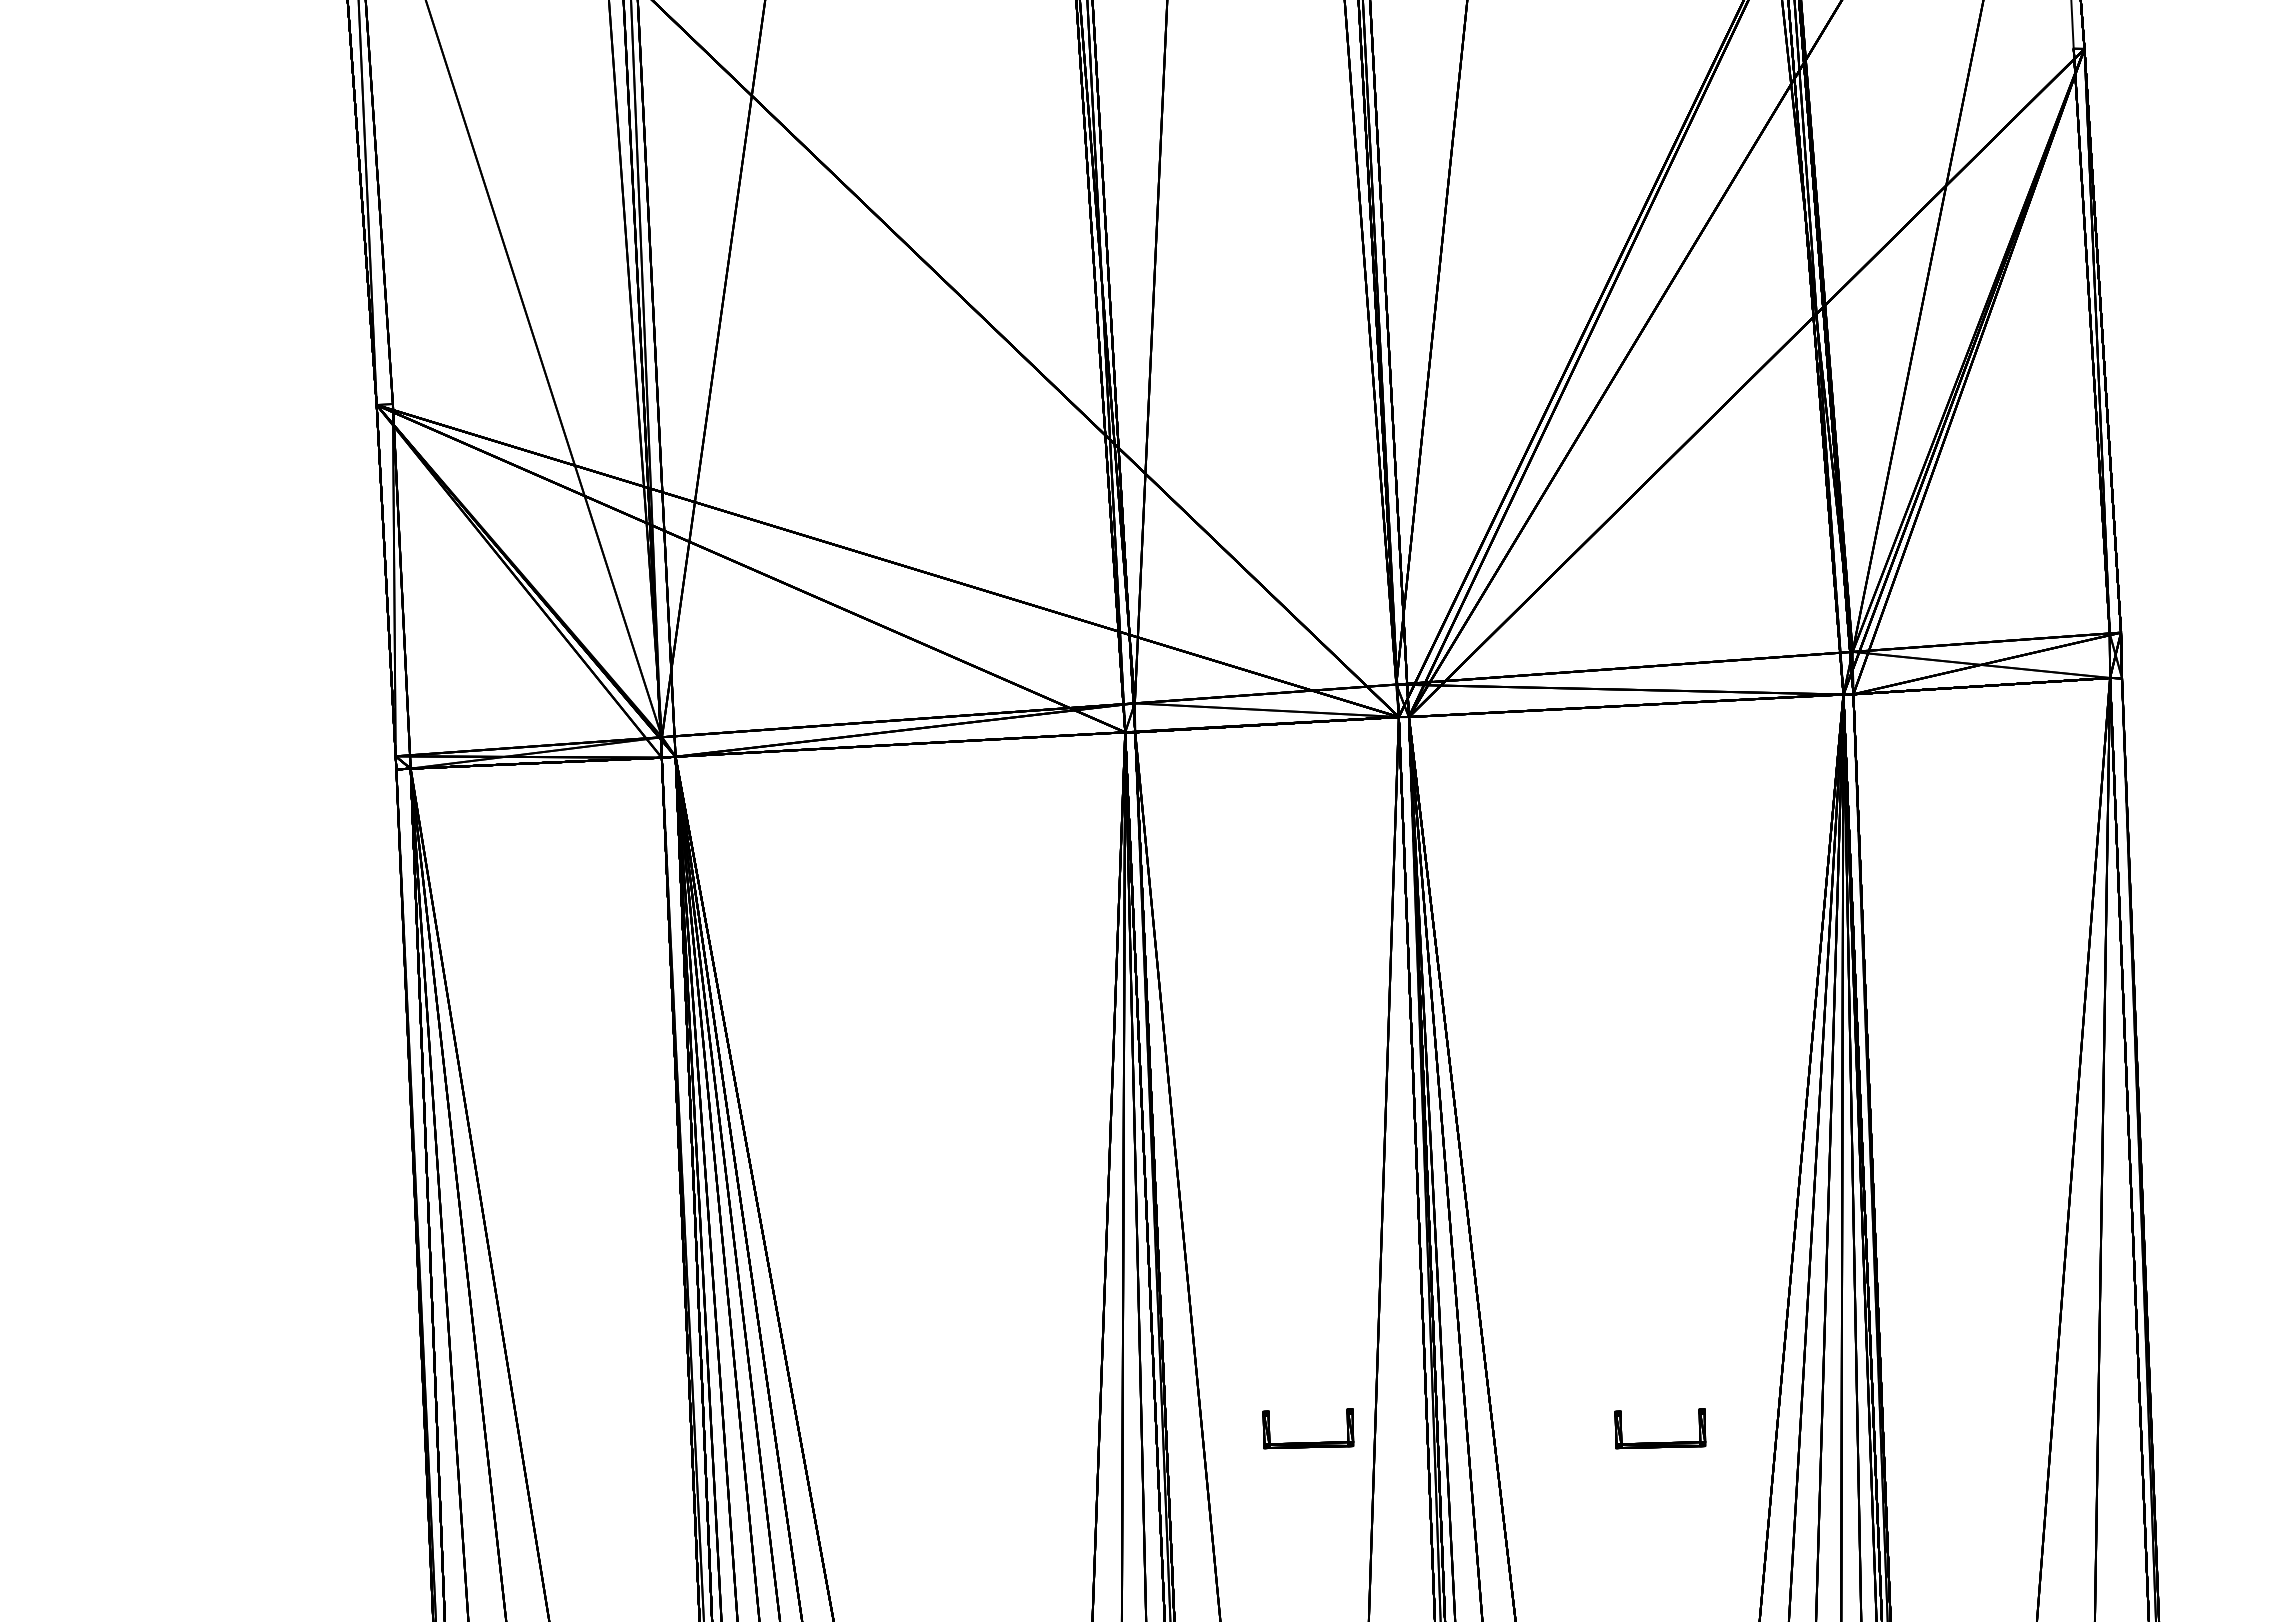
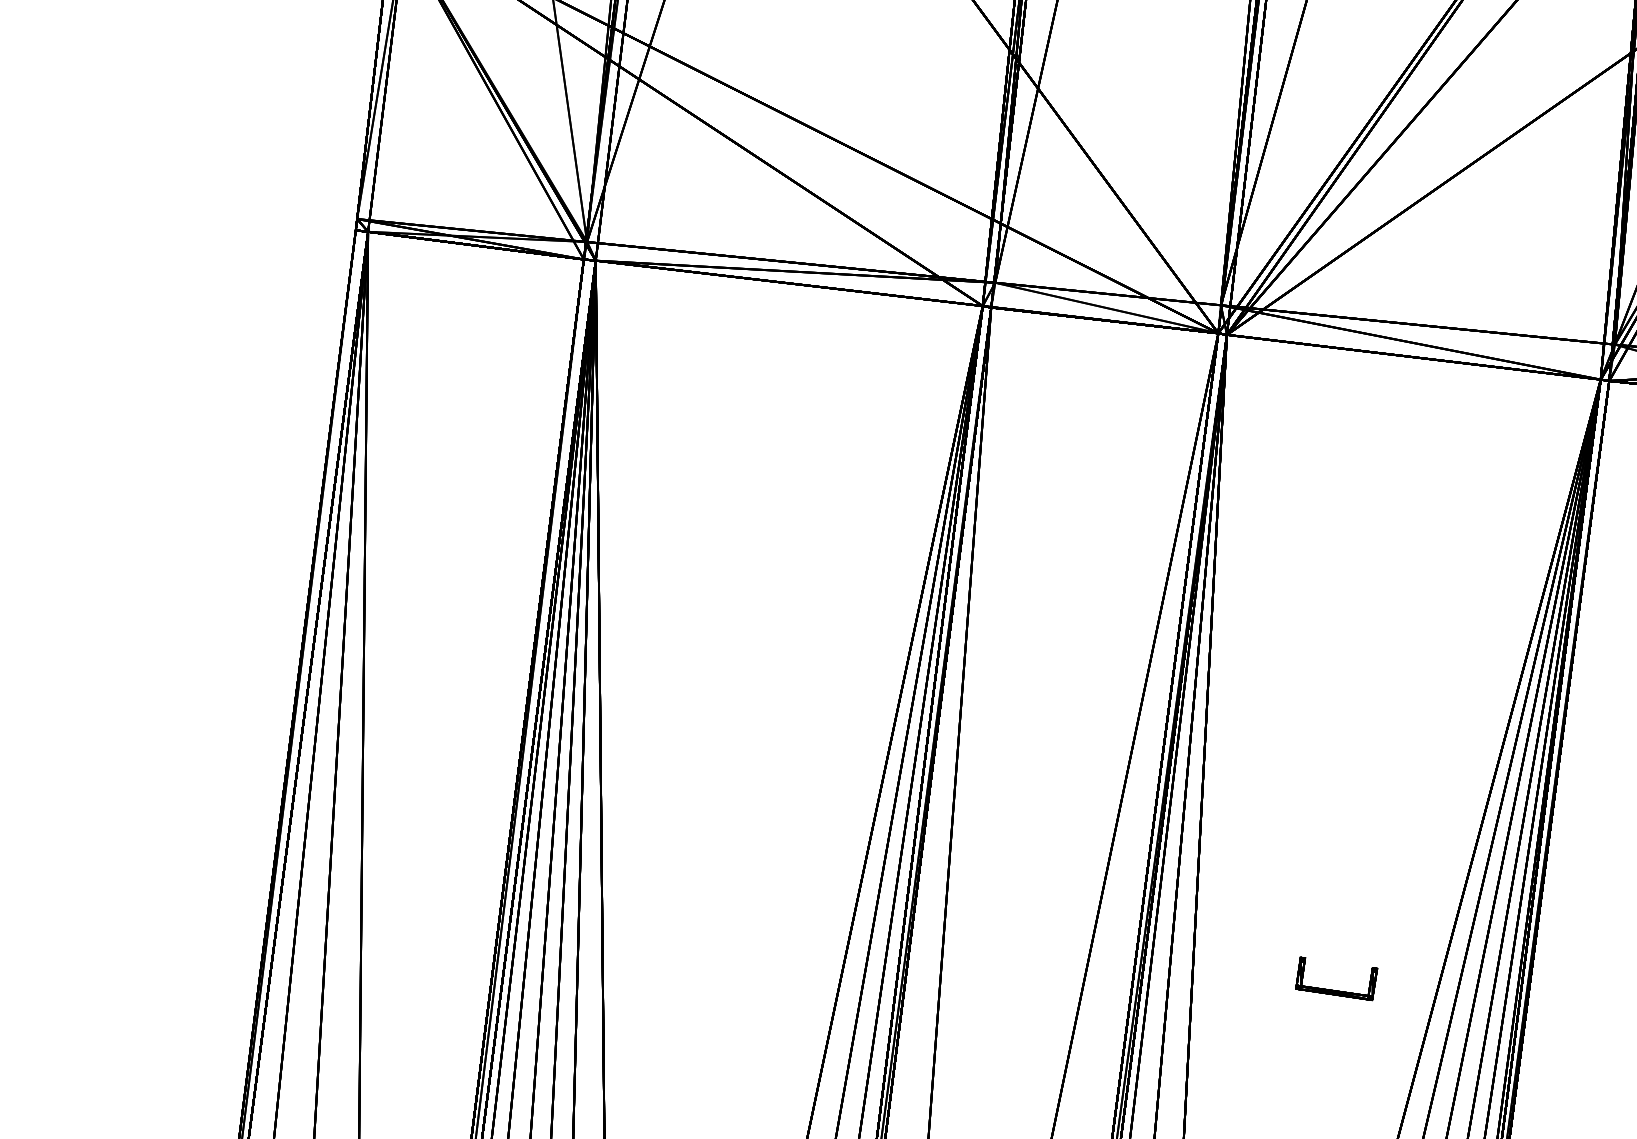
part: (1308, 1442) -> (1034, 938), removed

